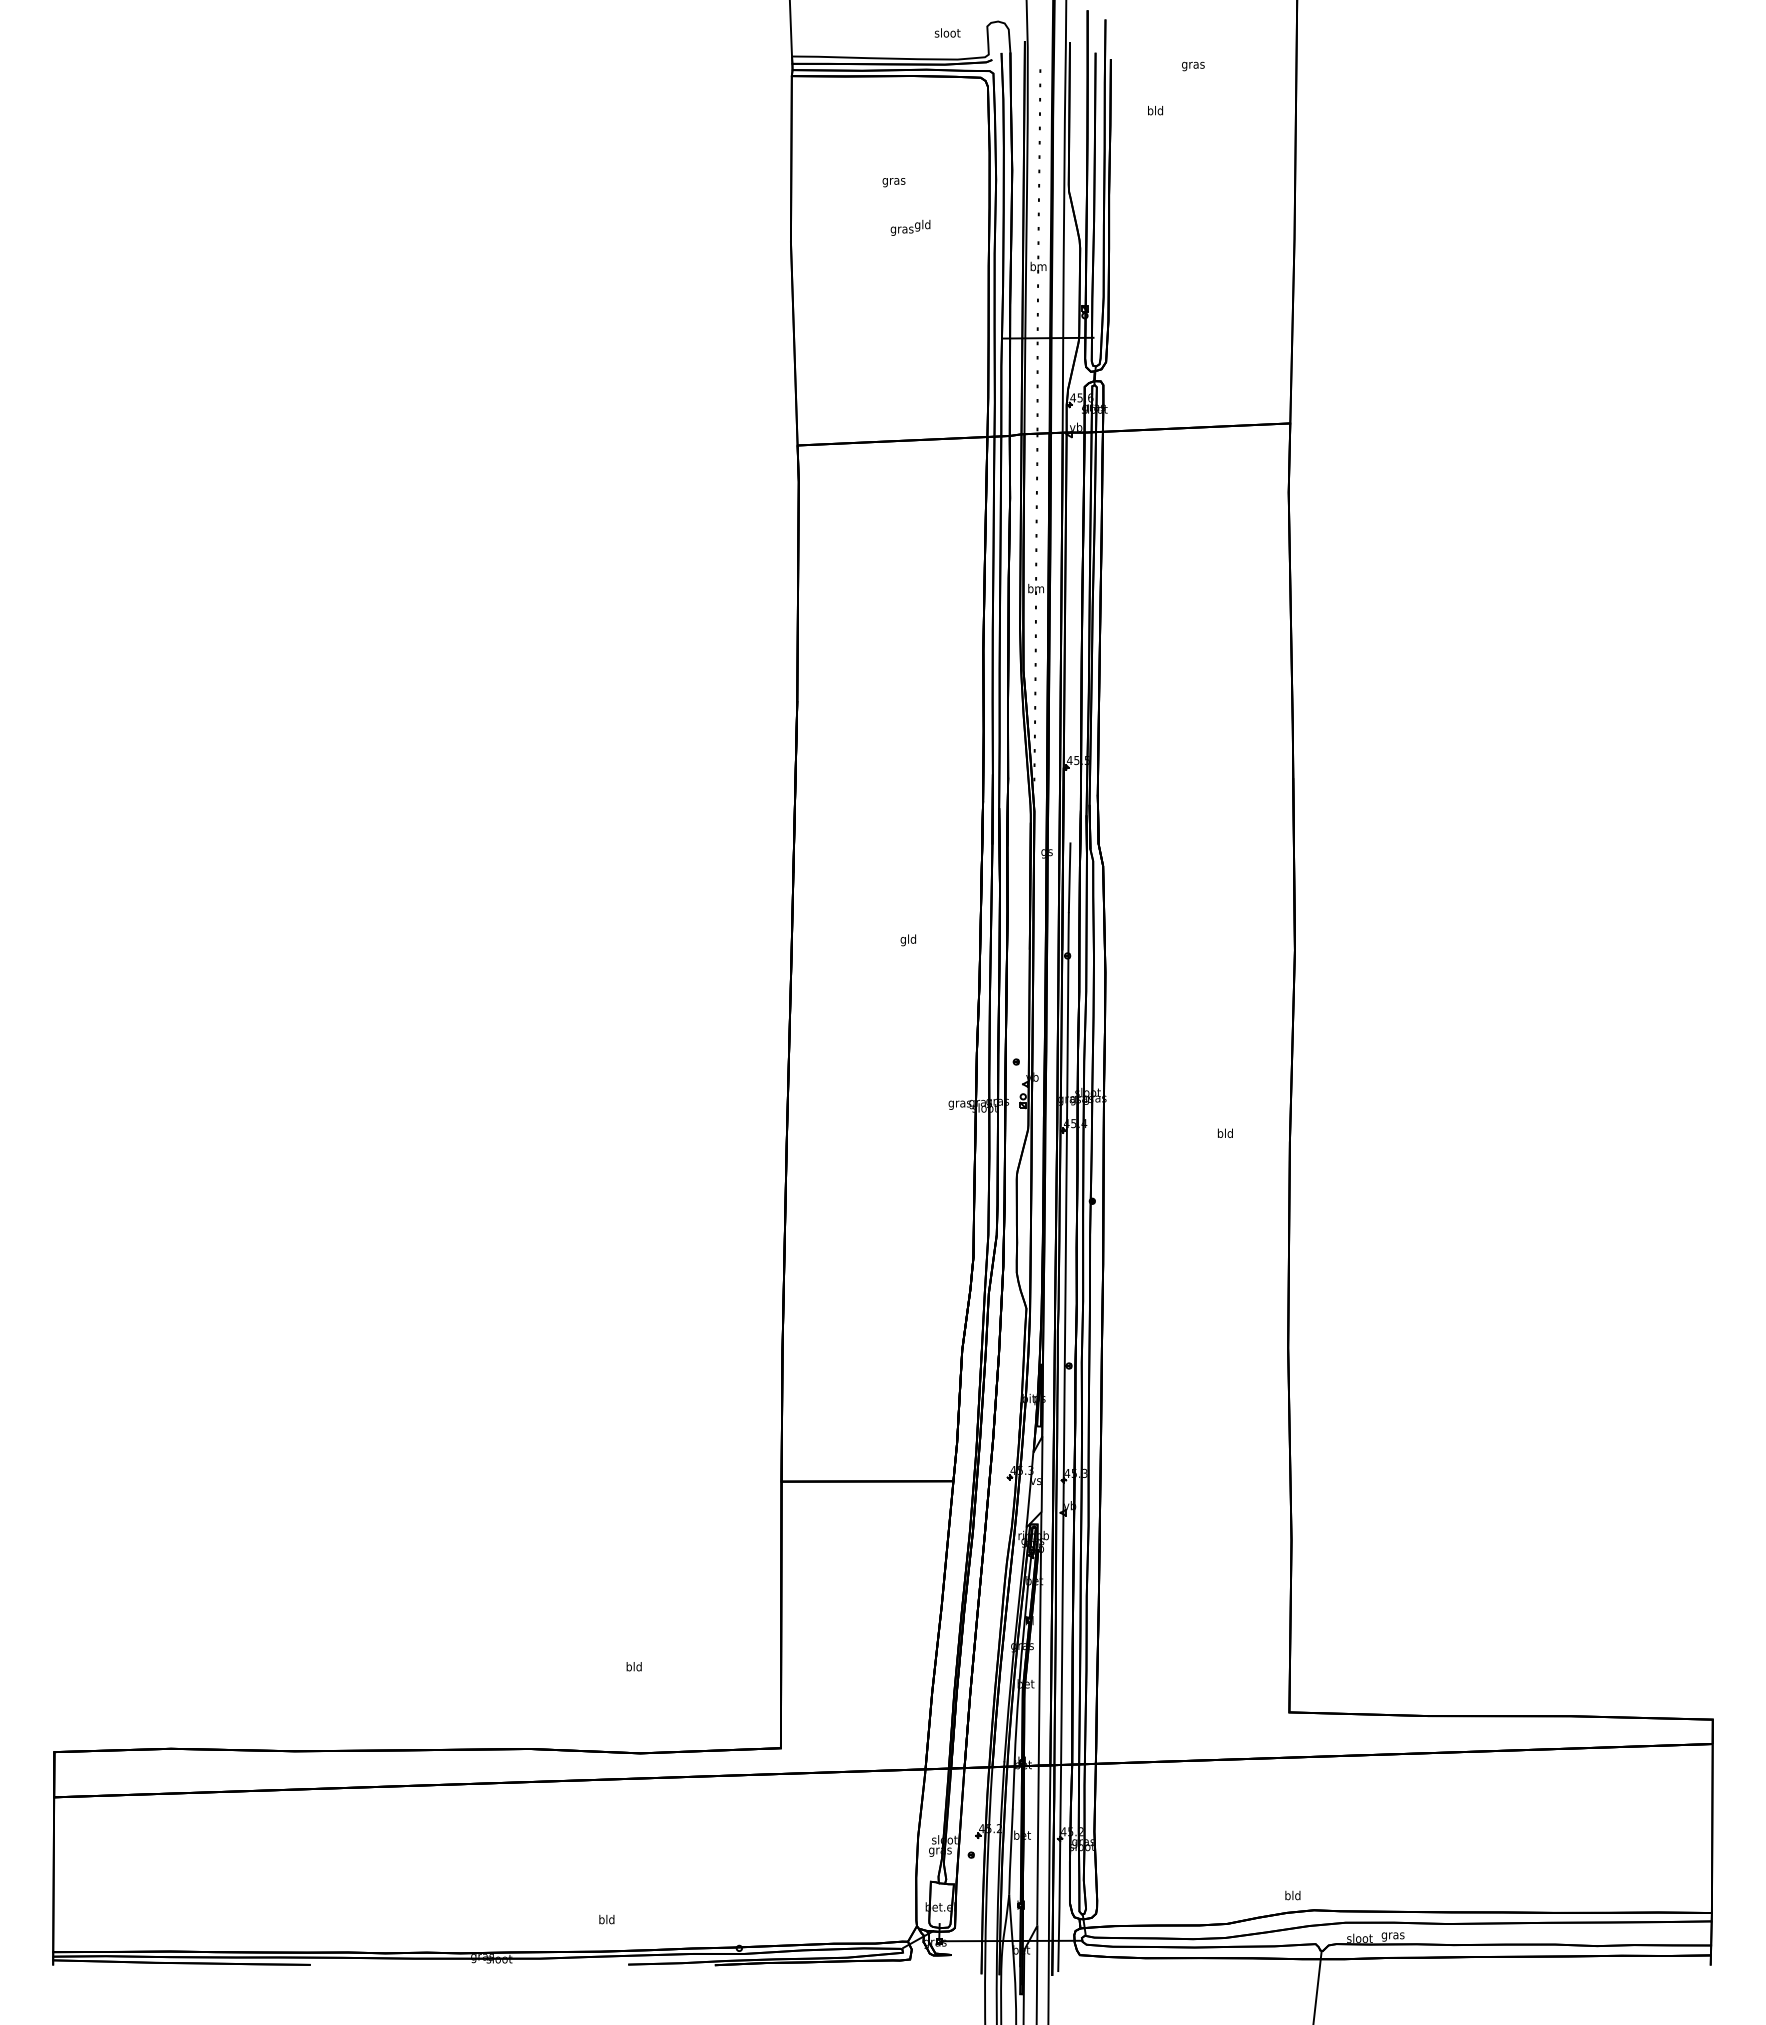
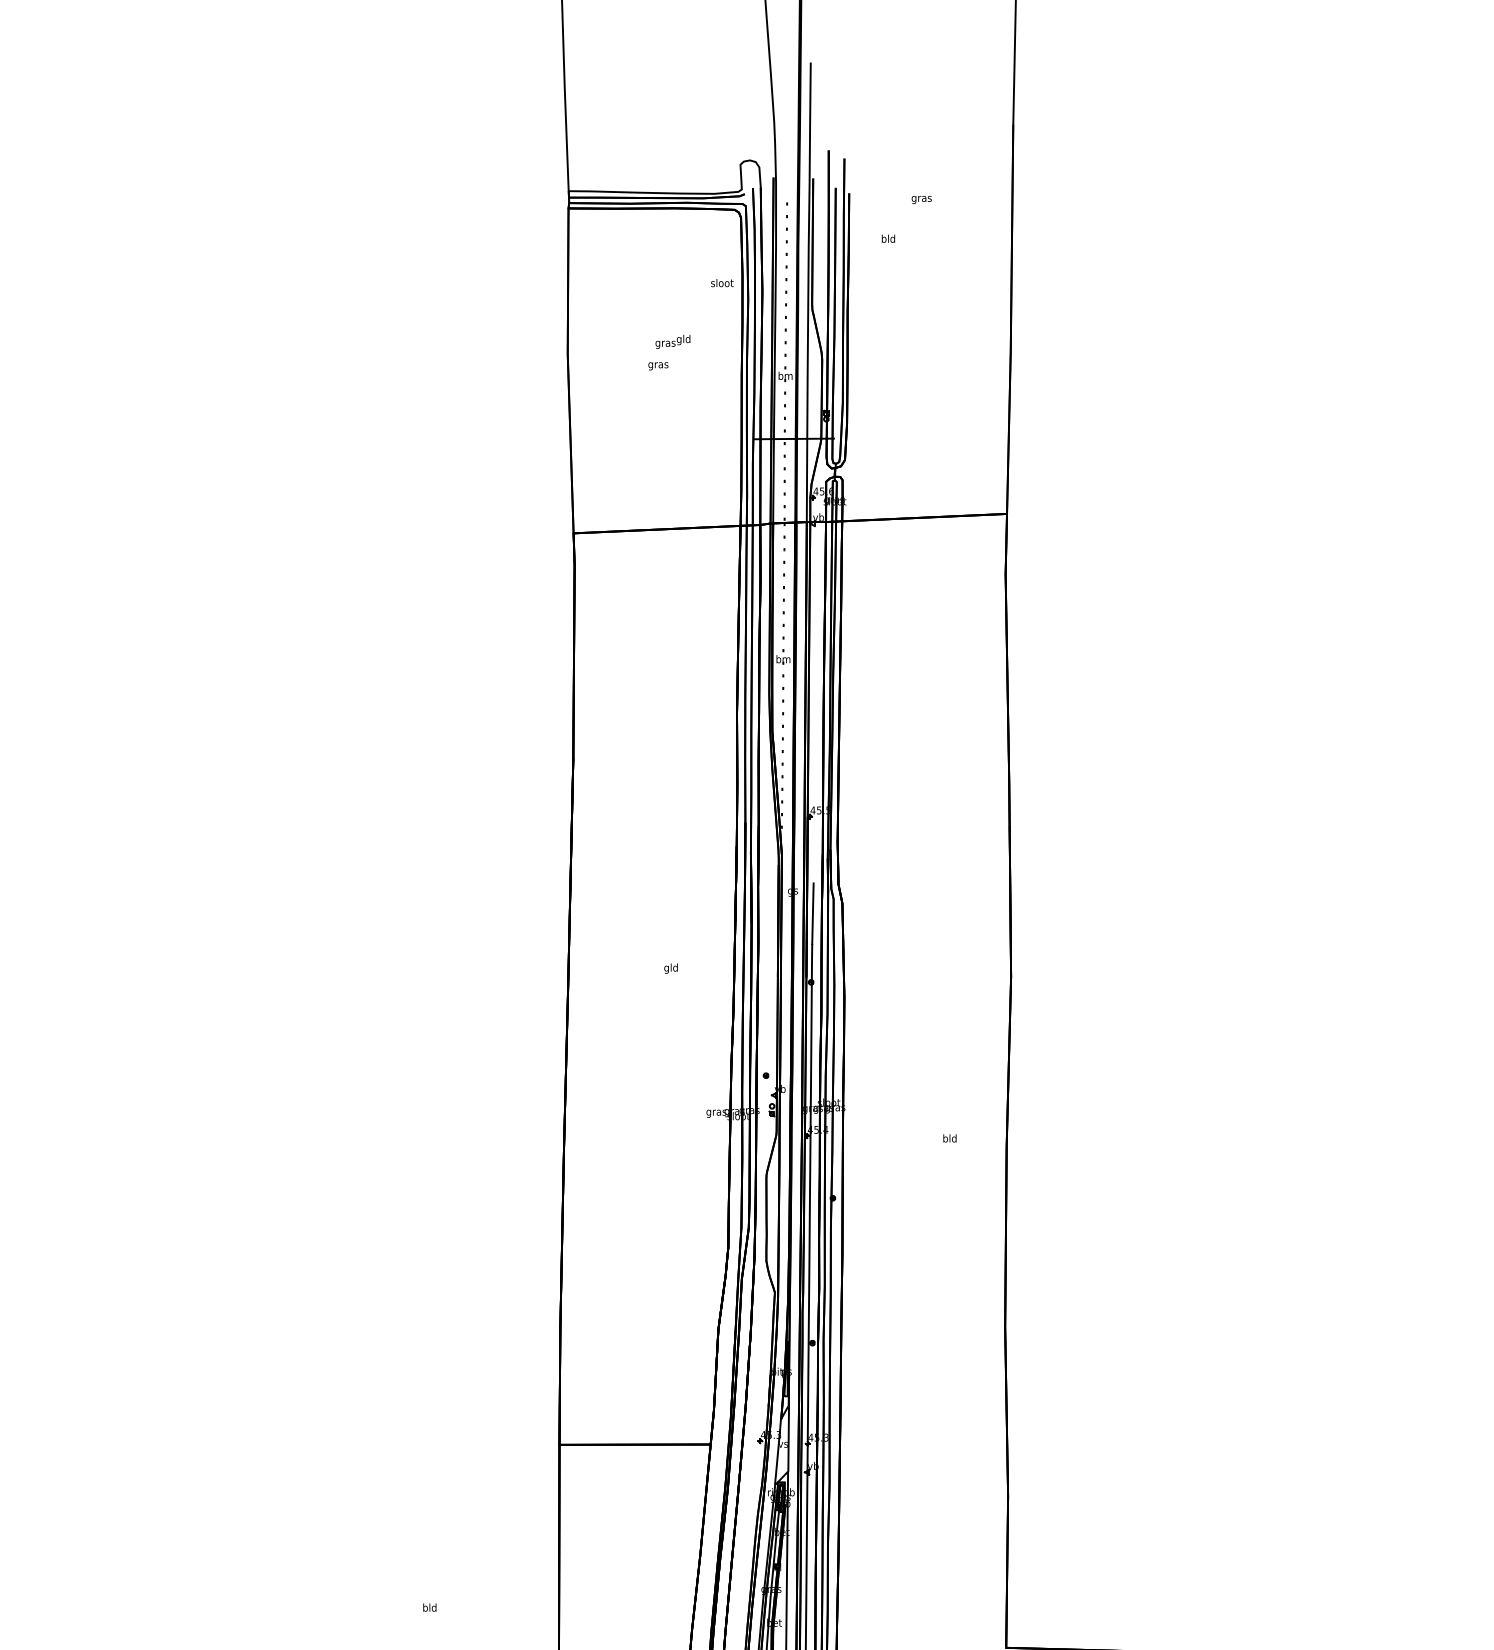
text: (947, 32) -> (722, 282), moved
text: (893, 182) -> (657, 366), moved

